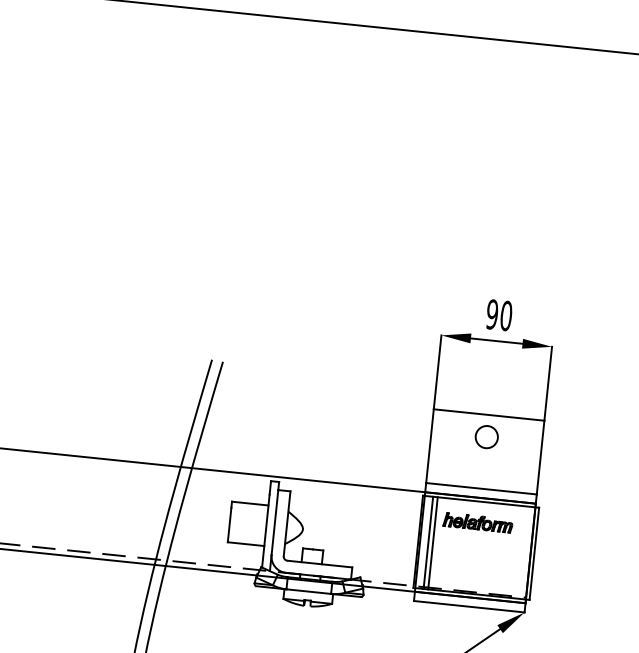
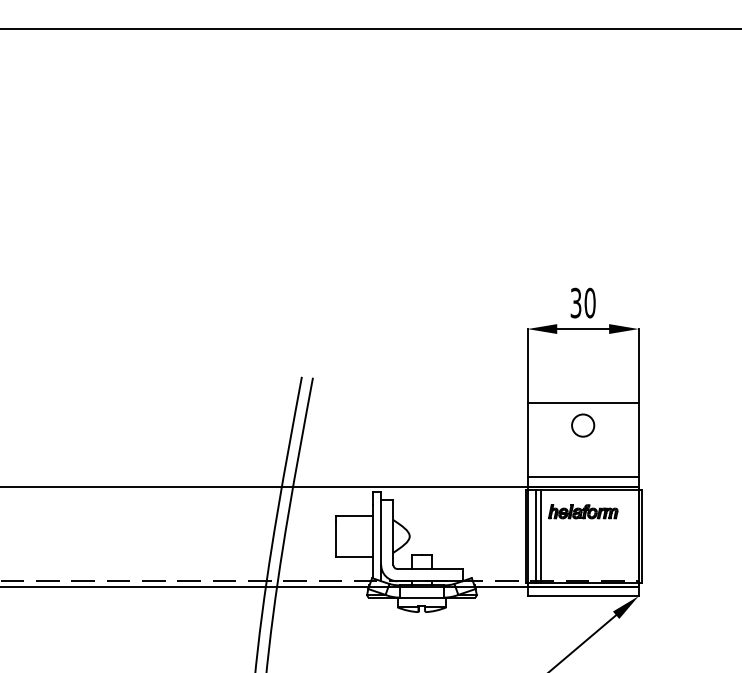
text: (491, 314) -> (575, 303), 90 -> 30

